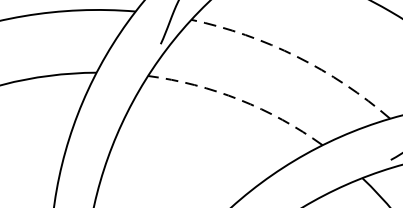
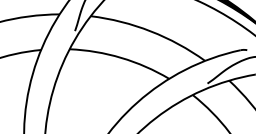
arc: (296, 56) -> (150, 31), dashed -> solid
arc: (240, 99) -> (121, 57), dashed -> solid

